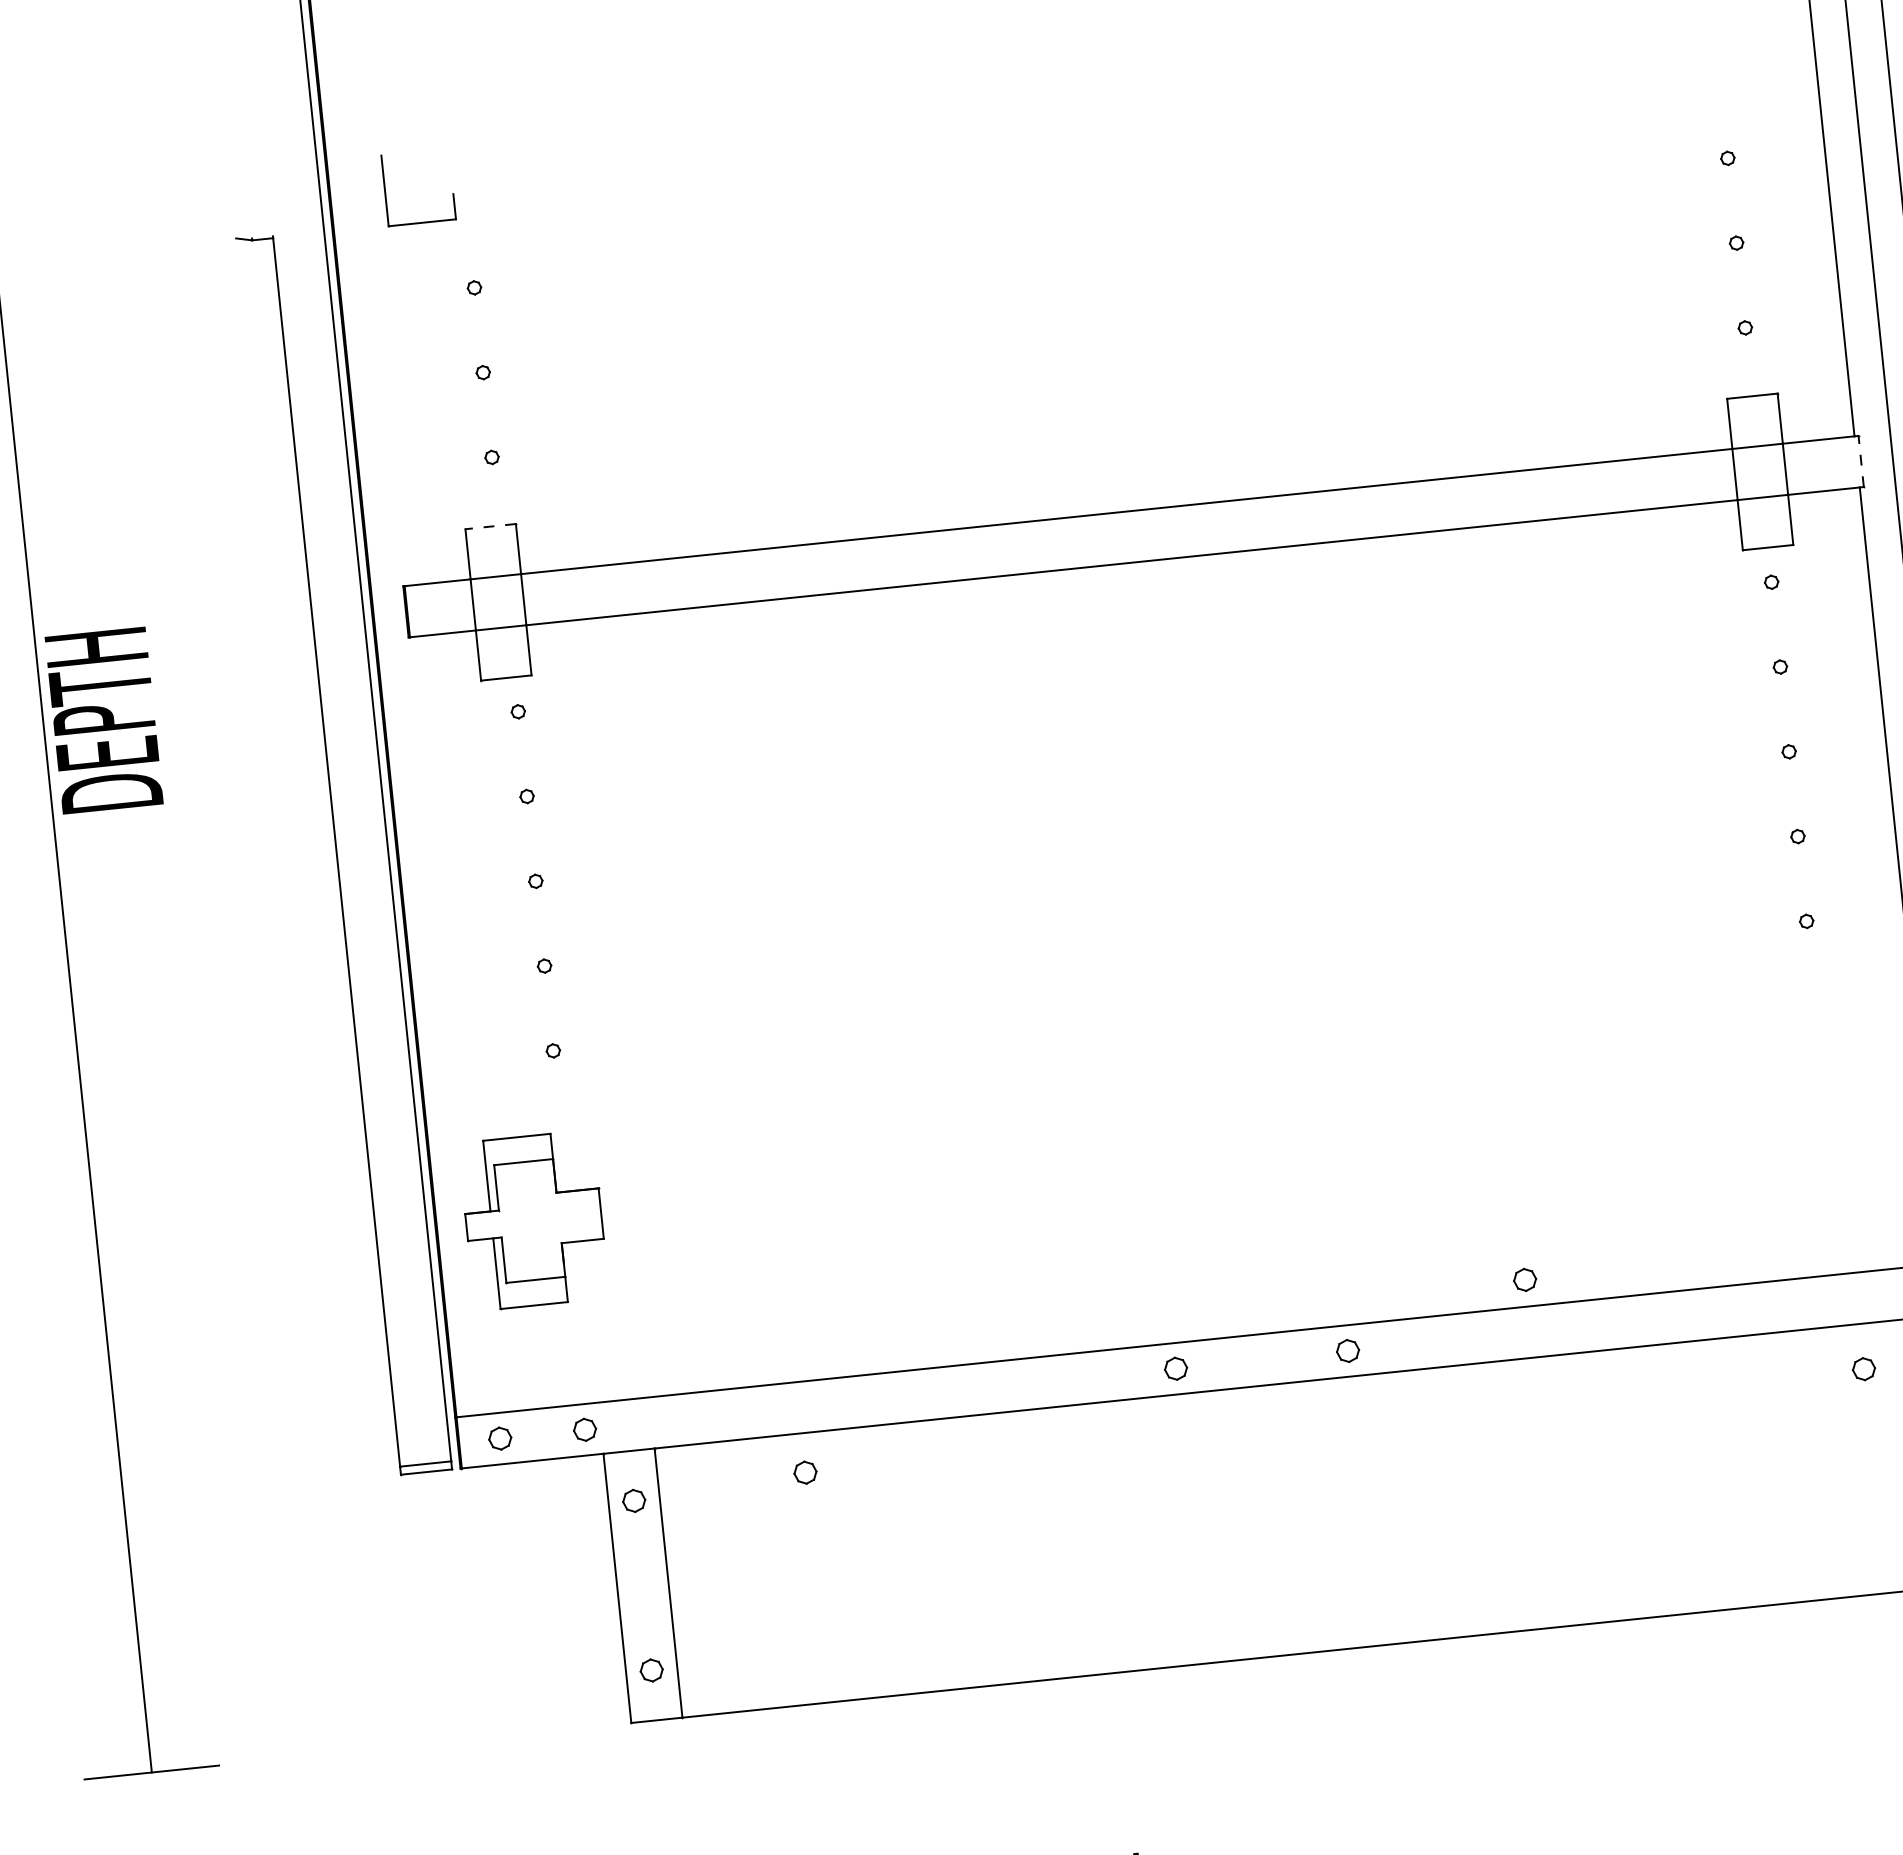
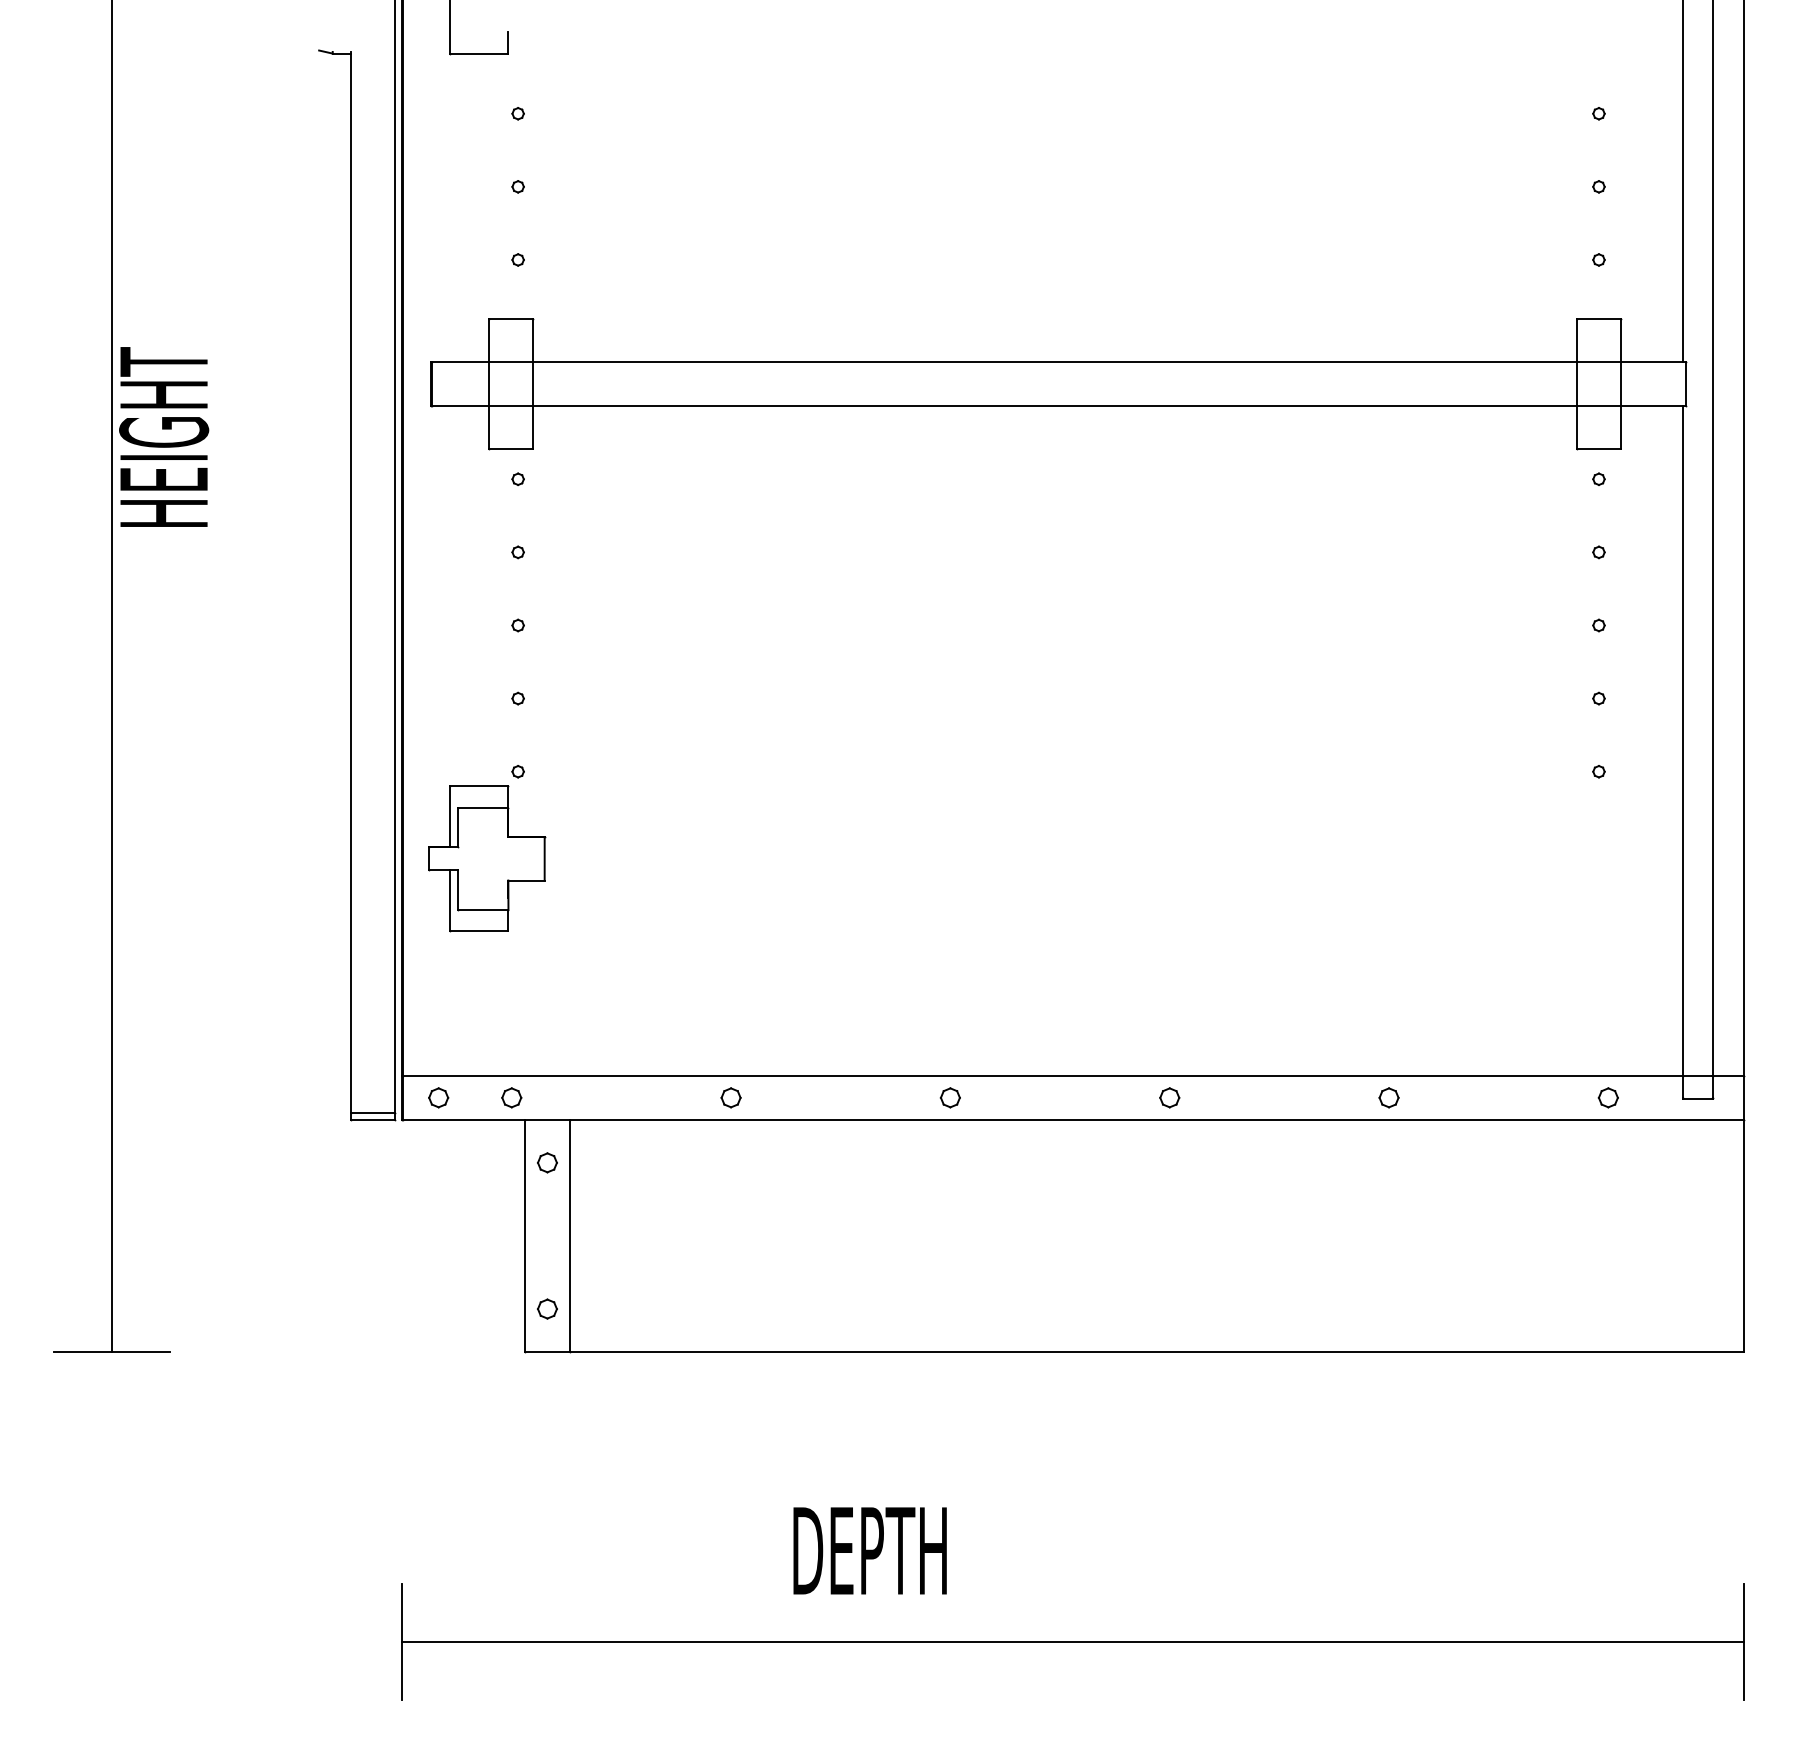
line: (1861, 460) -> (1686, 383), dashed -> solid
line: (490, 526) -> (510, 318), dashed -> solid
text: (102, 702) -> (164, 434), DEPTH -> HEIGHT
part: (534, 1220) -> (487, 858), moved
part: (1524, 1279) -> (1388, 1097), moved
part: (1174, 1368) -> (949, 1097), moved
part: (1862, 1368) -> (1607, 1097), moved
part: (804, 1472) -> (730, 1097), moved

